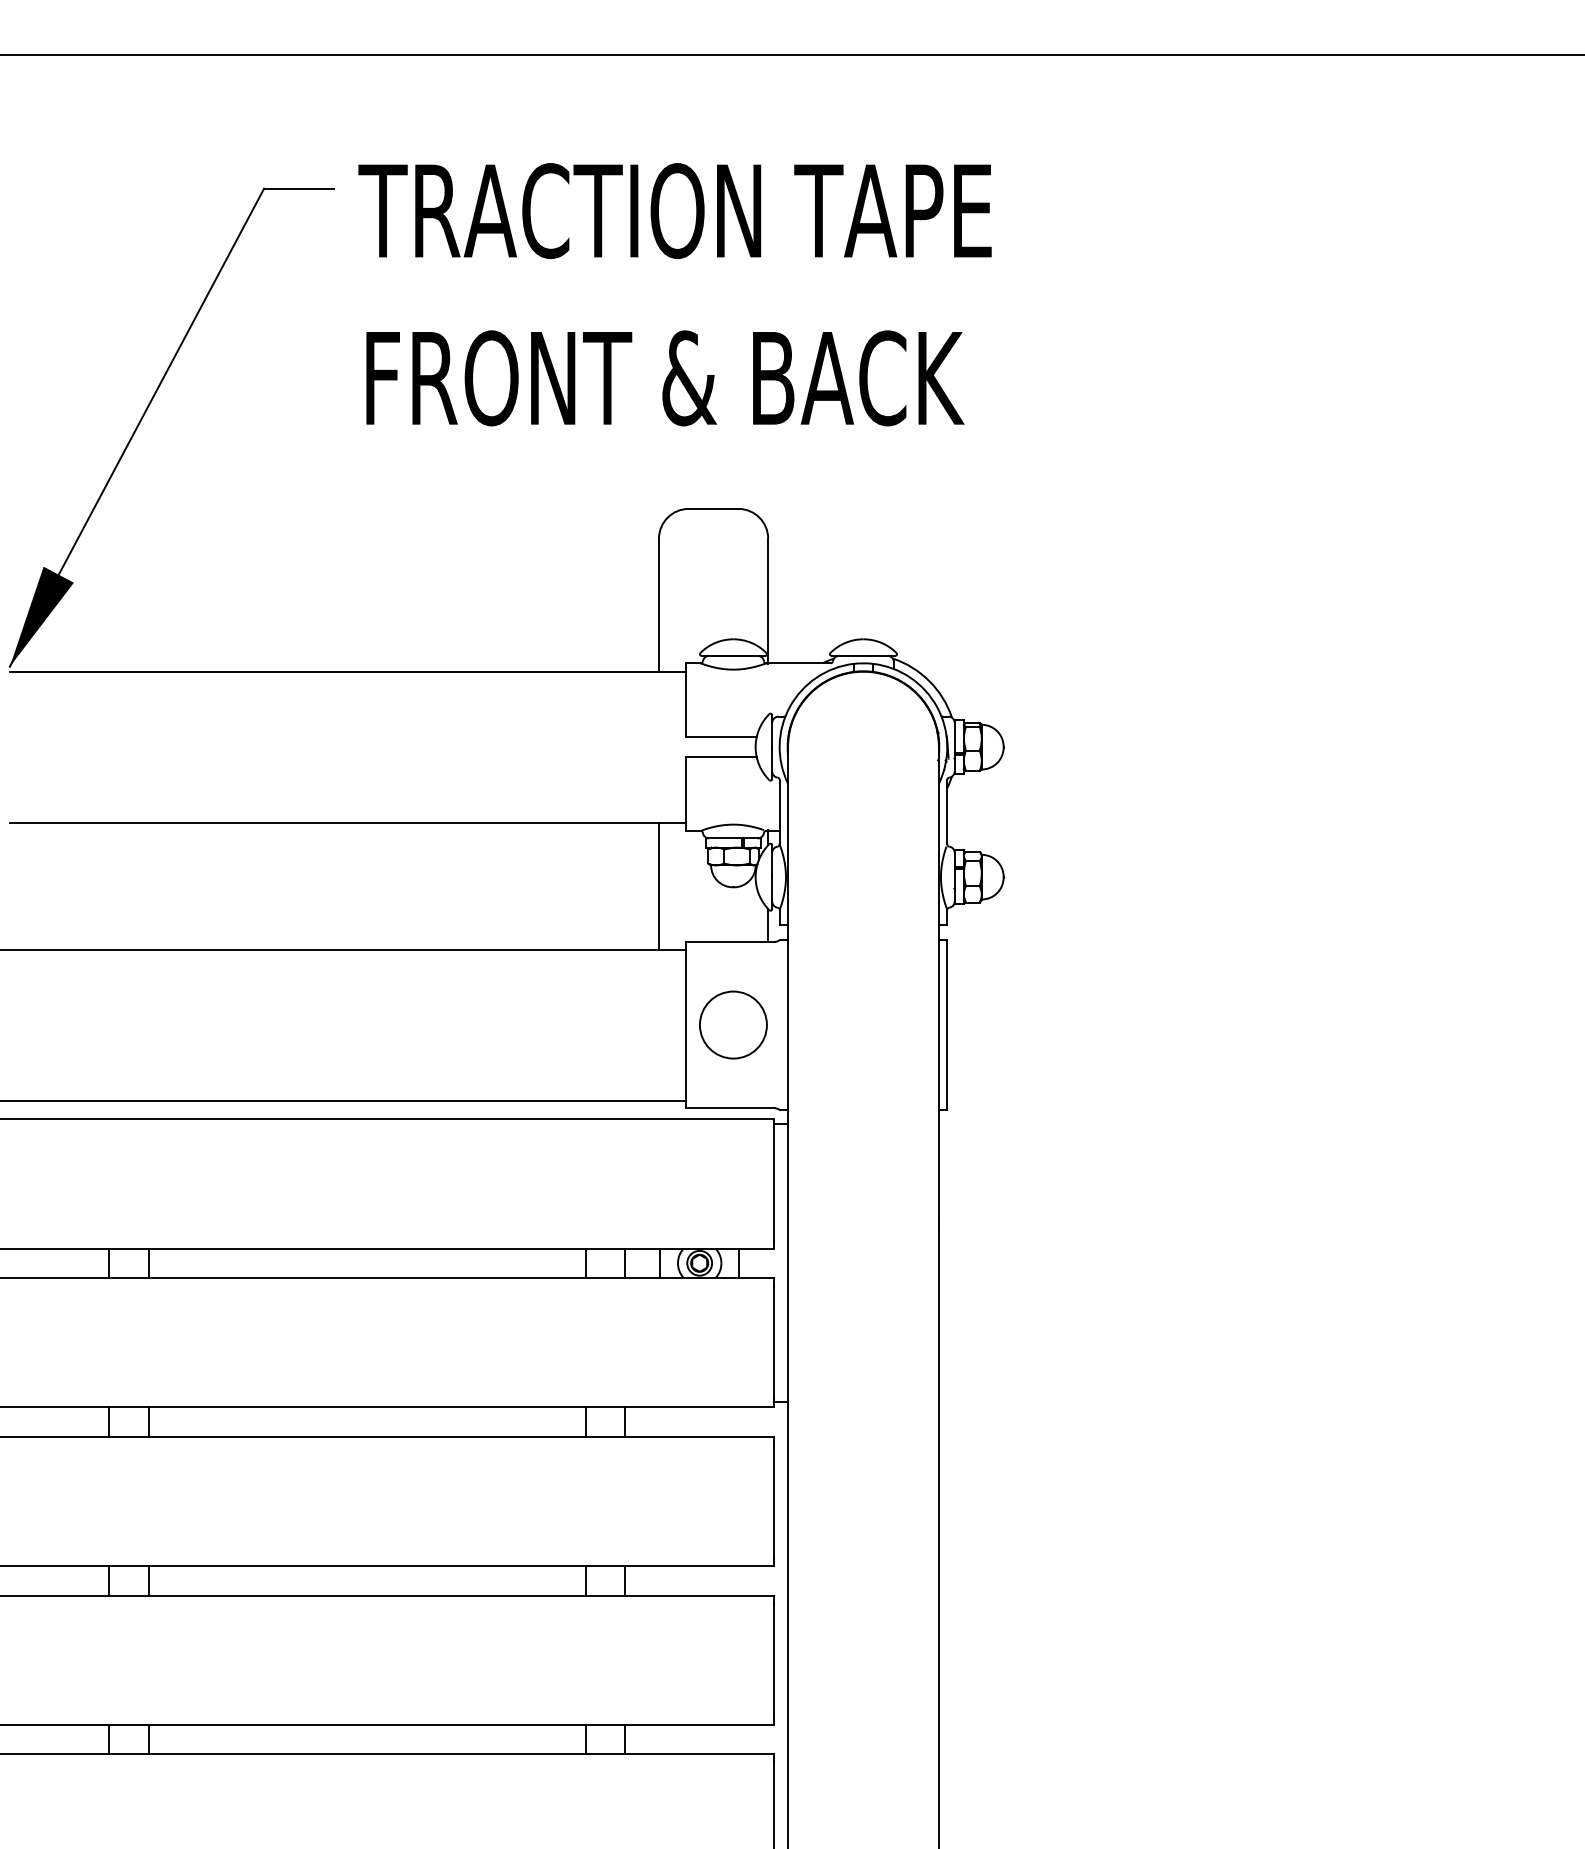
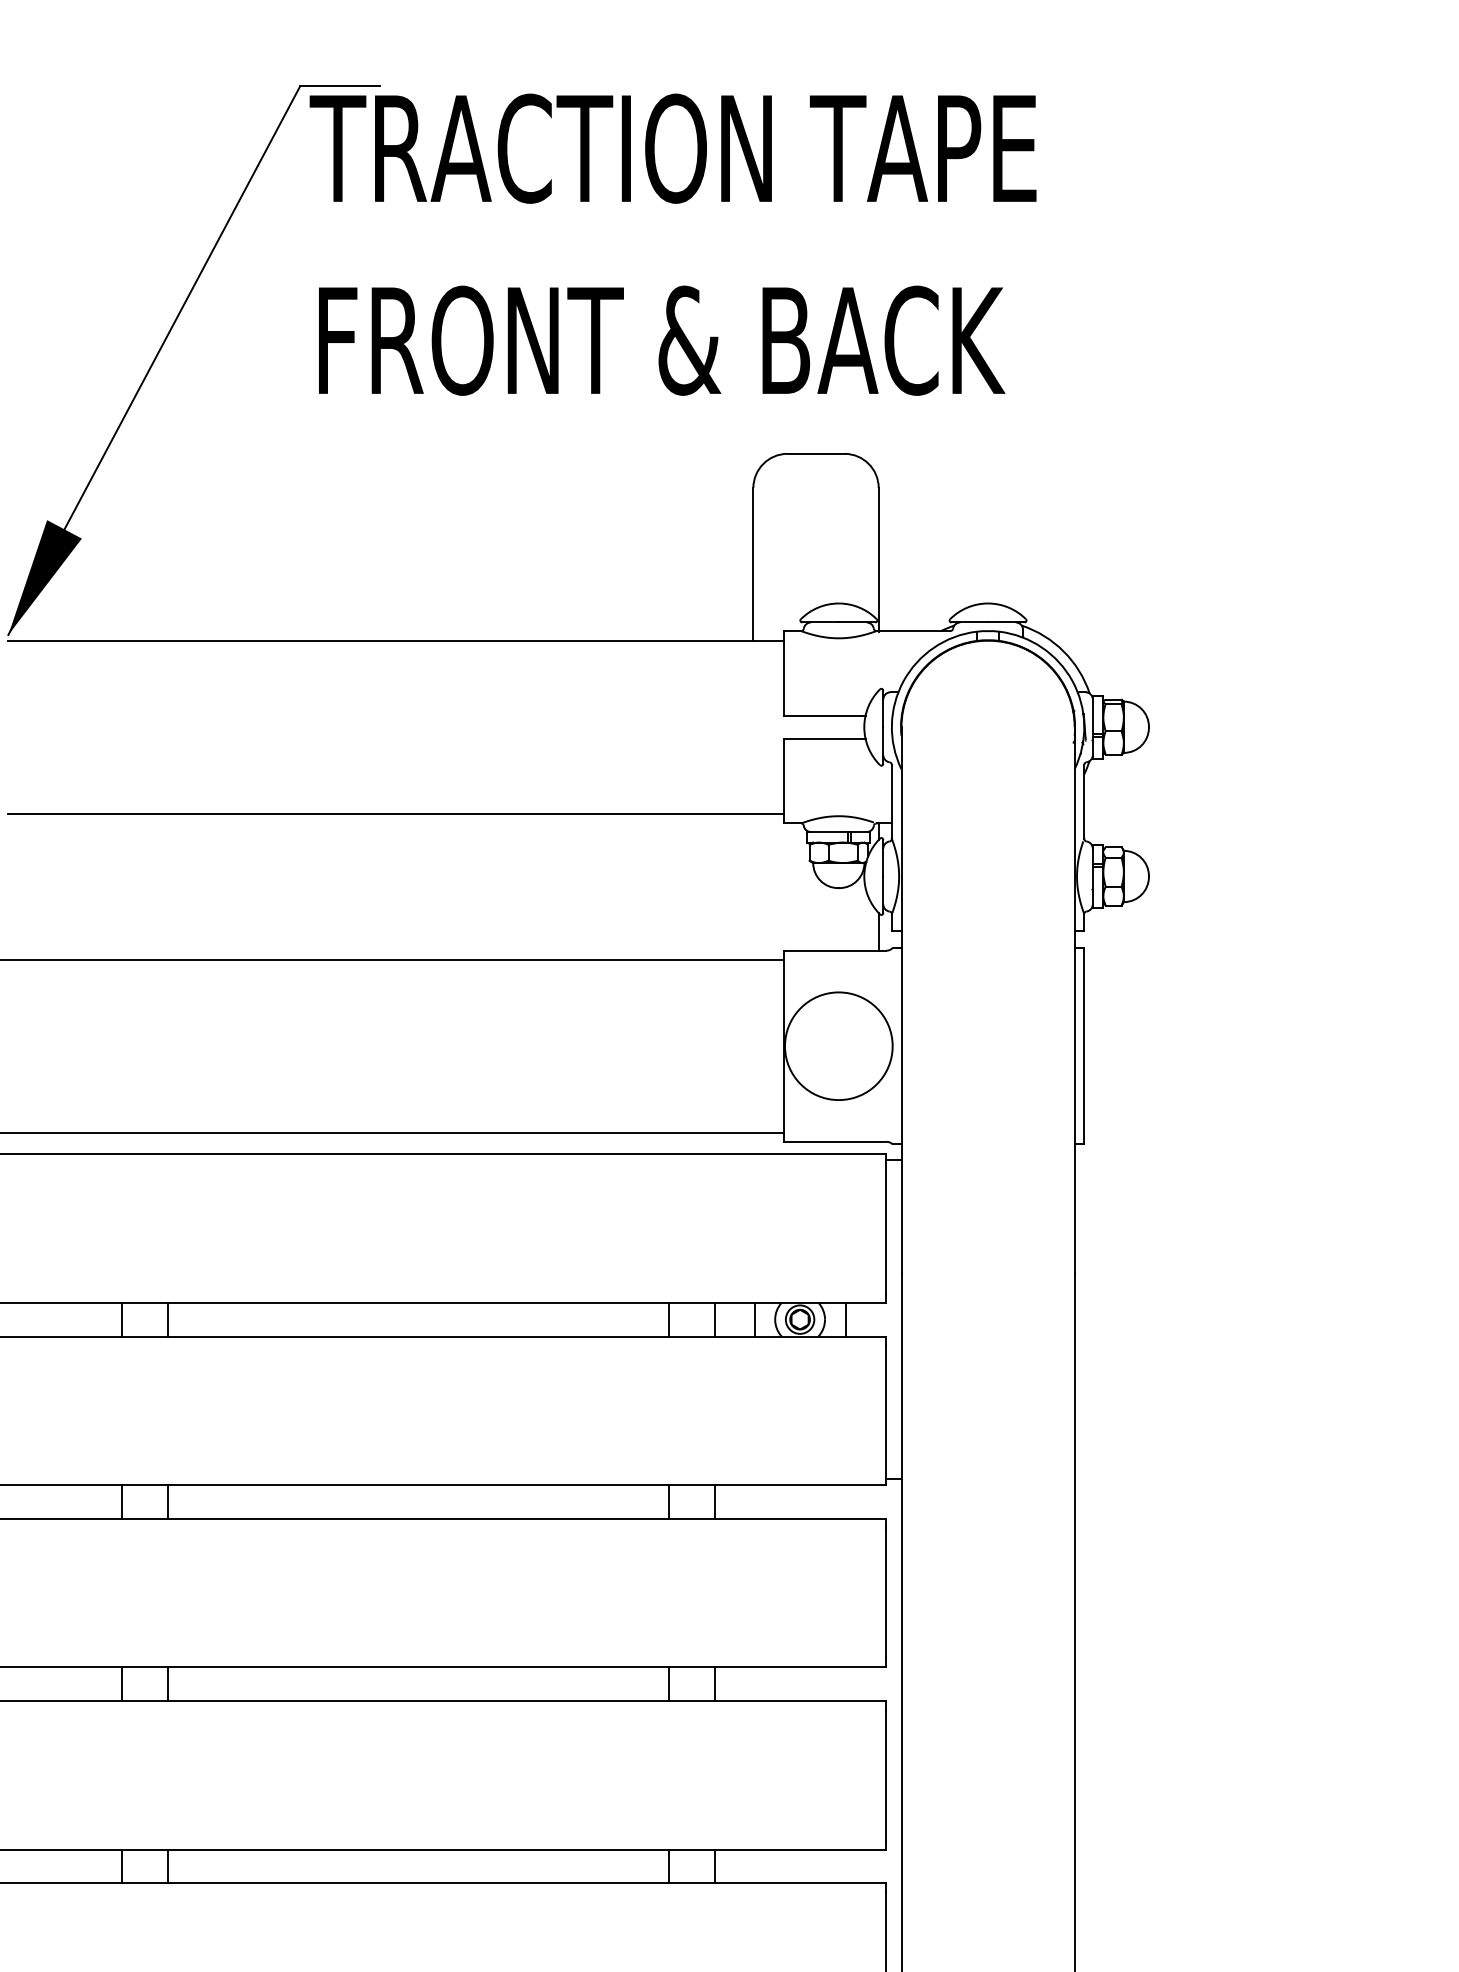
text: (674, 294) -> (672, 244), moved
line: (659, 885) -> (753, 886), removed
circle: (732, 1024) -> (837, 1045), size x1.4

